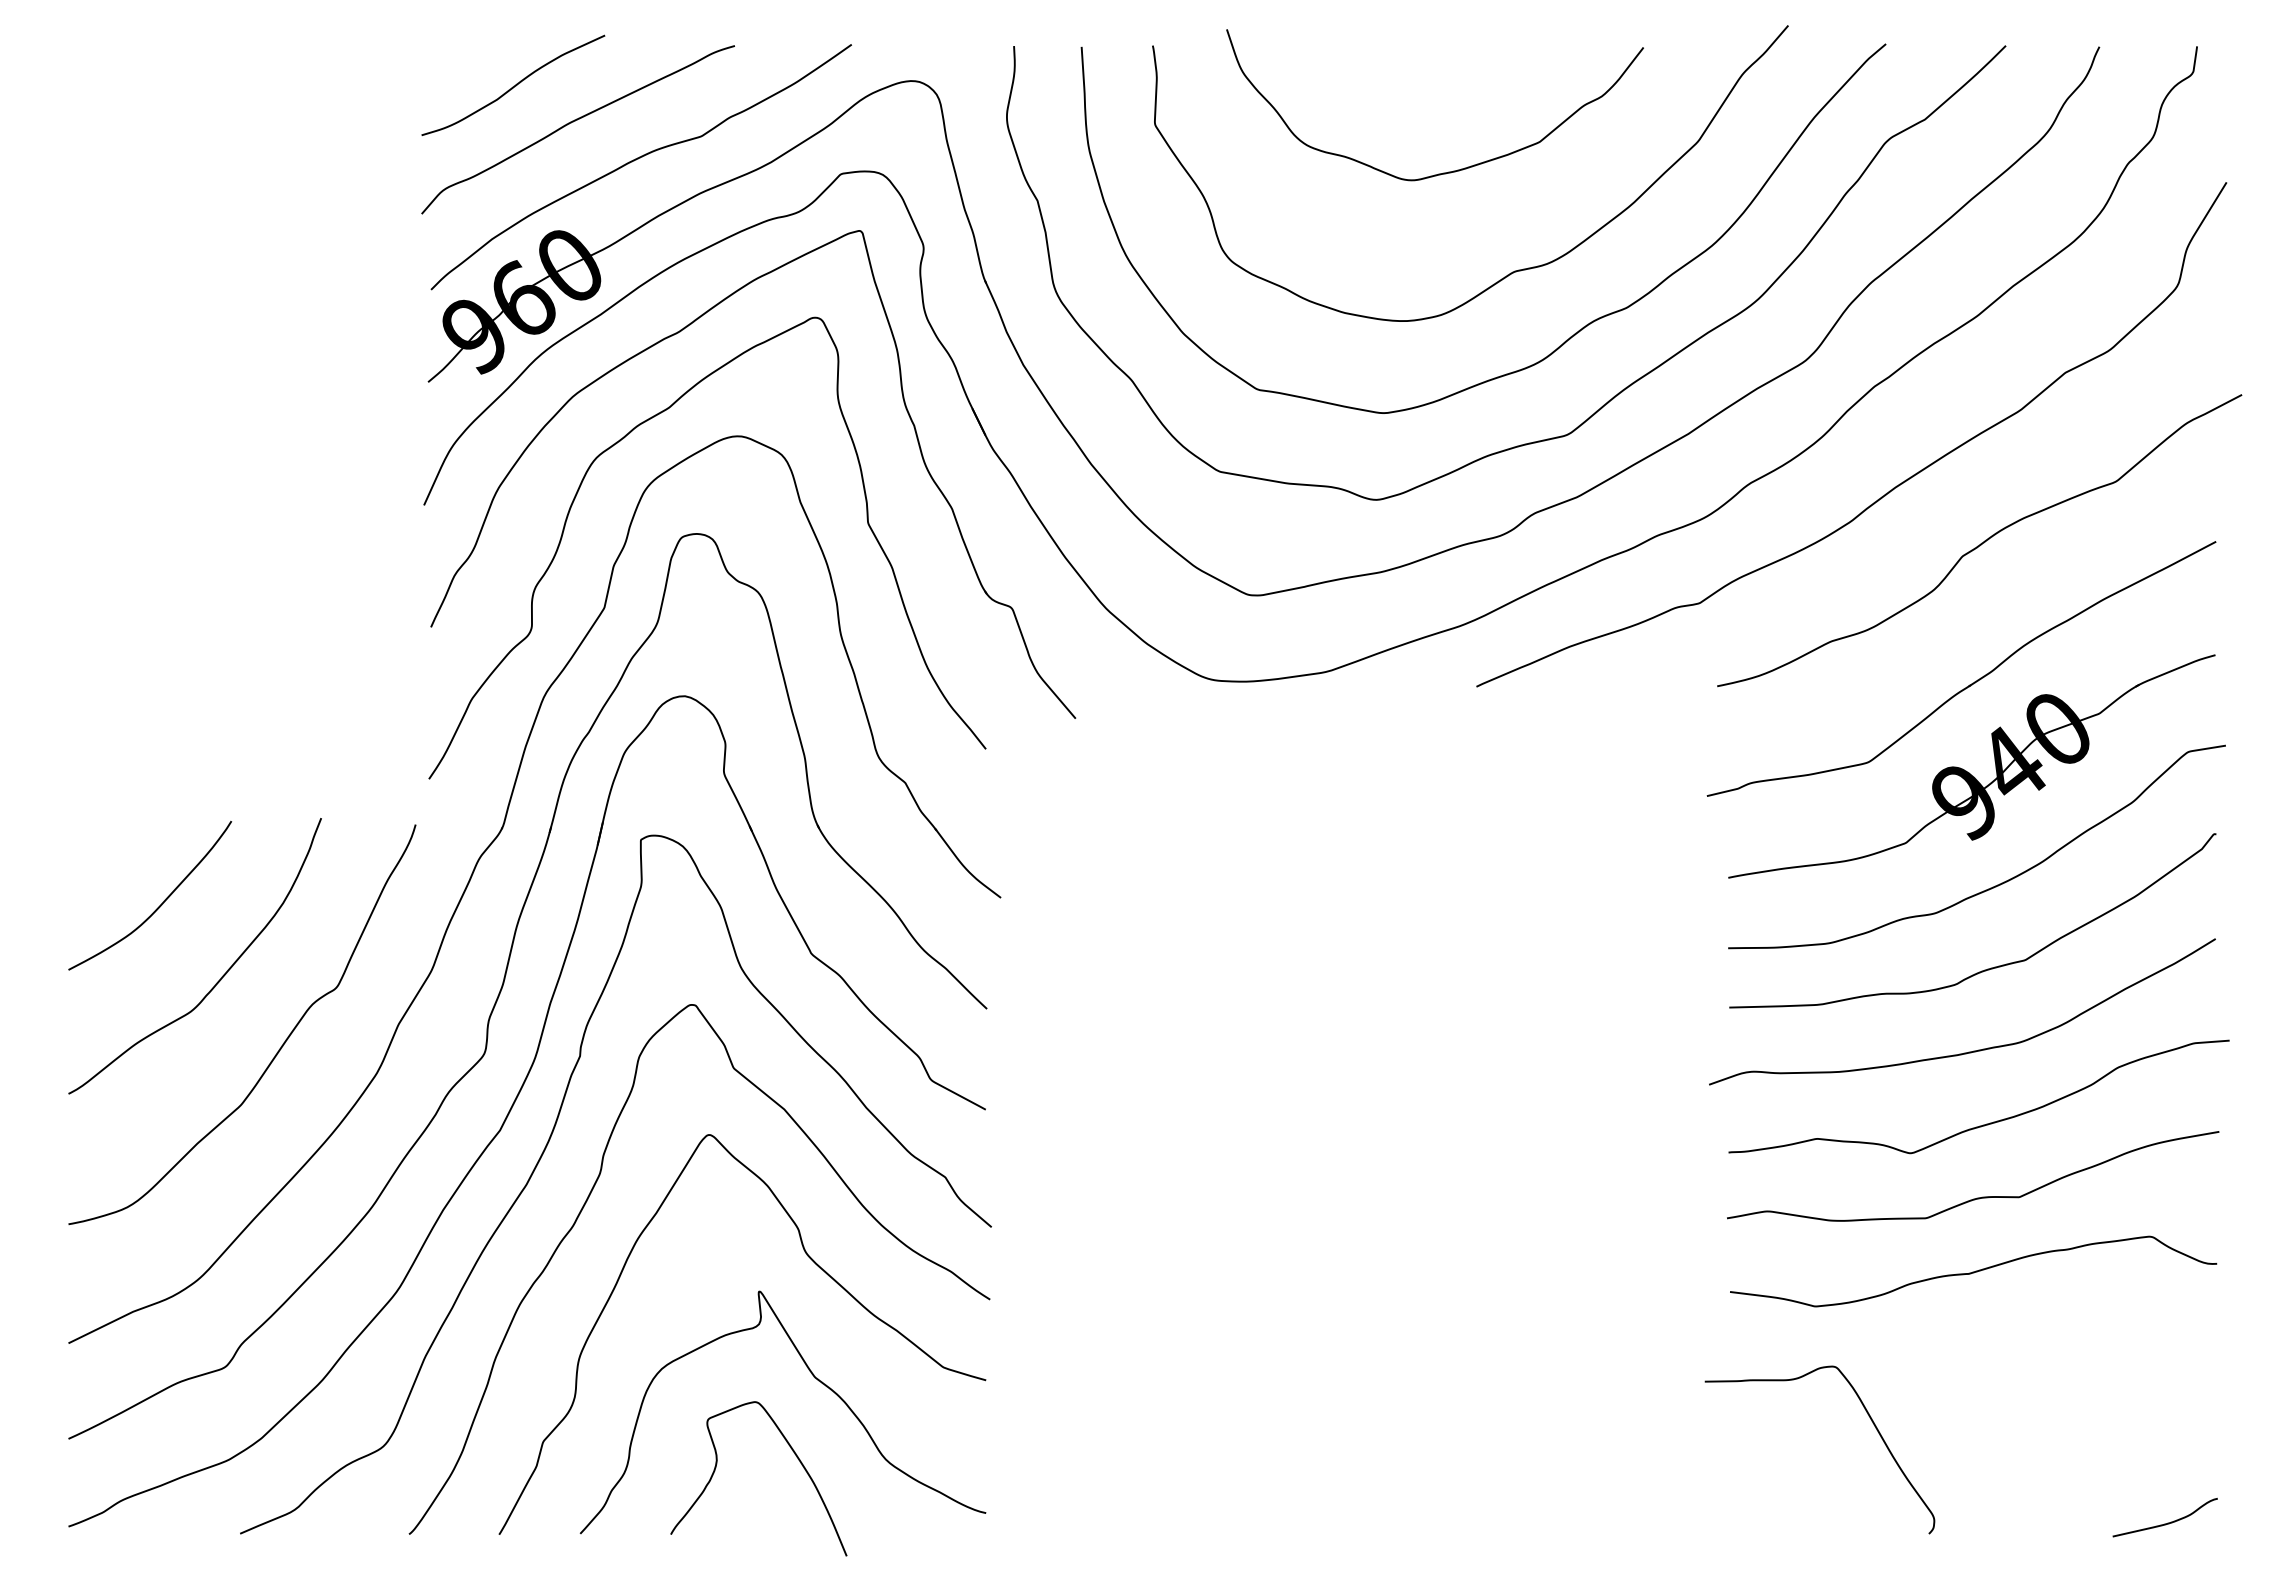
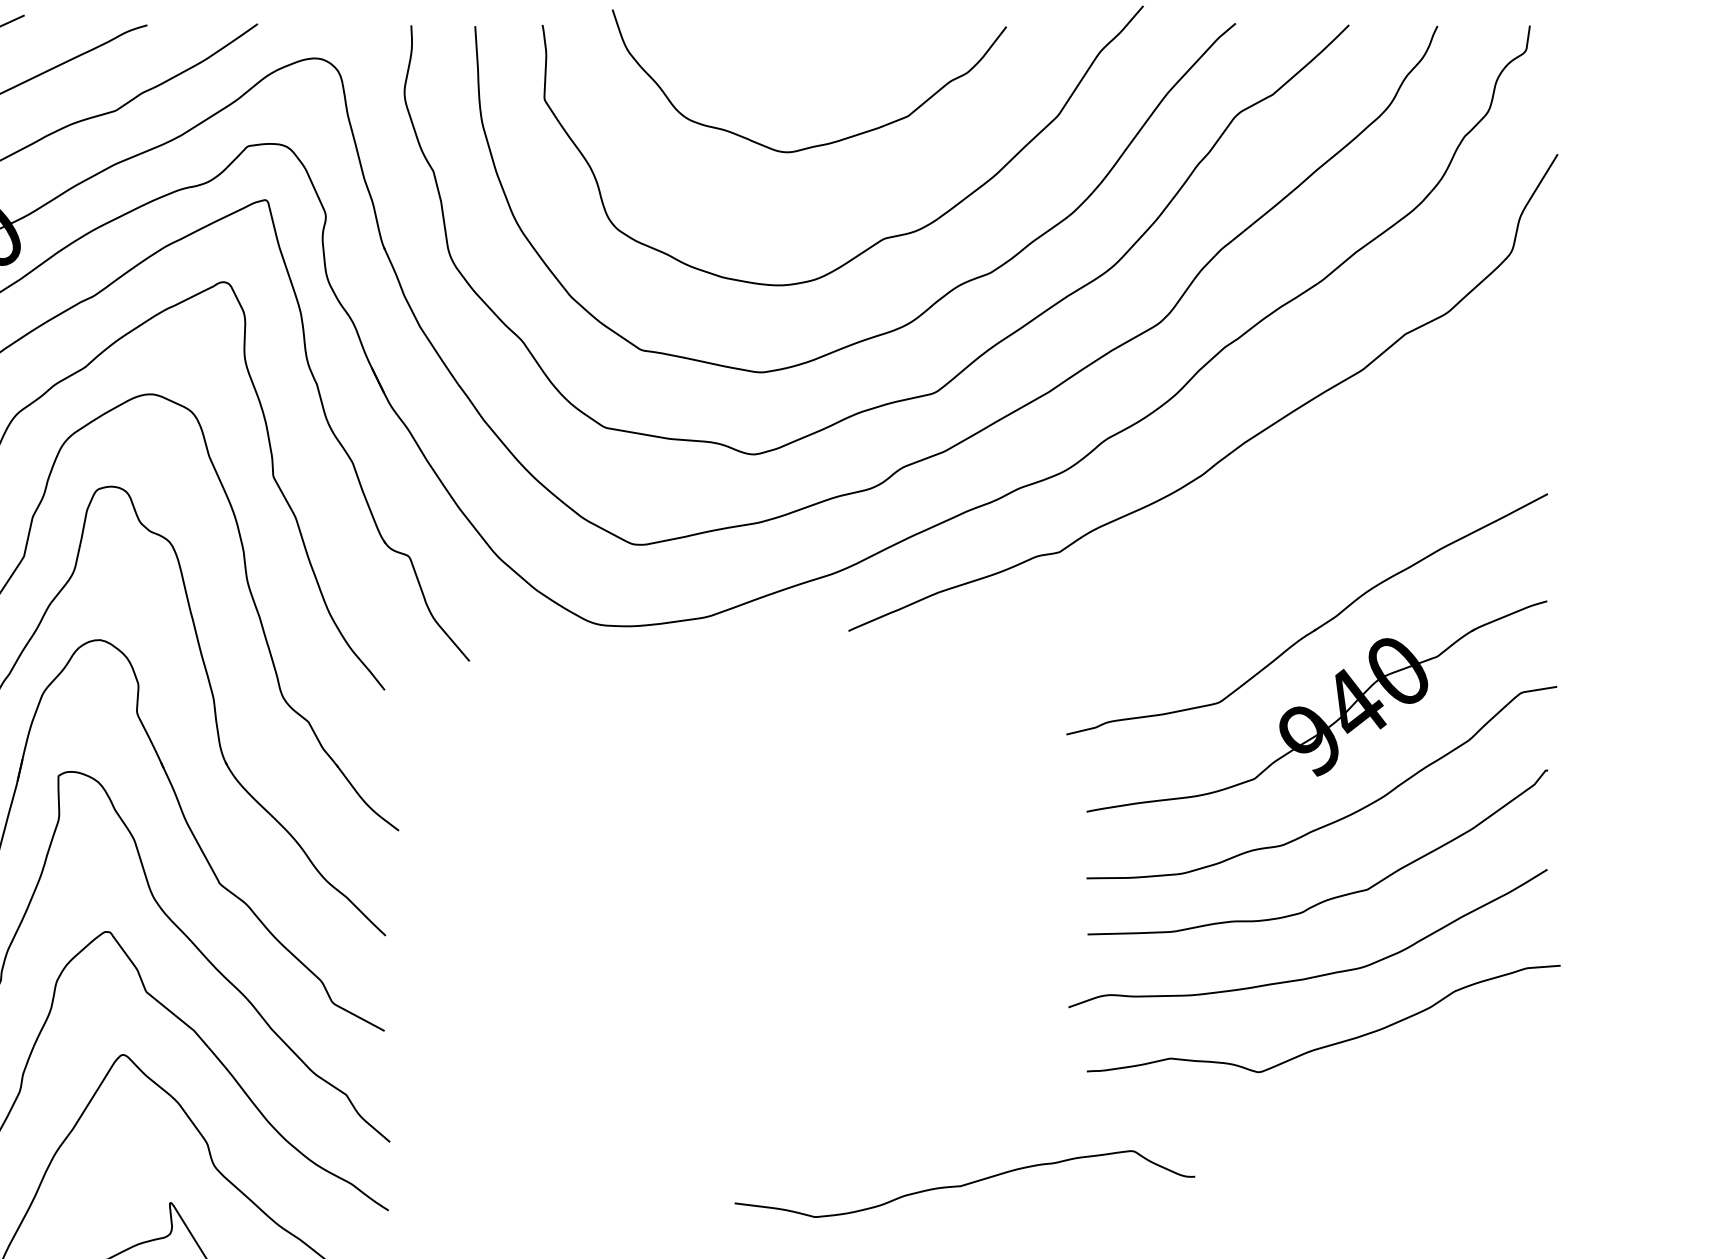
curve: (1981, 542) -> (1326, 494), removed
curve: (1977, 1197) -> (1322, 1114), removed
curve: (1973, 1271) -> (964, 1184), moved

